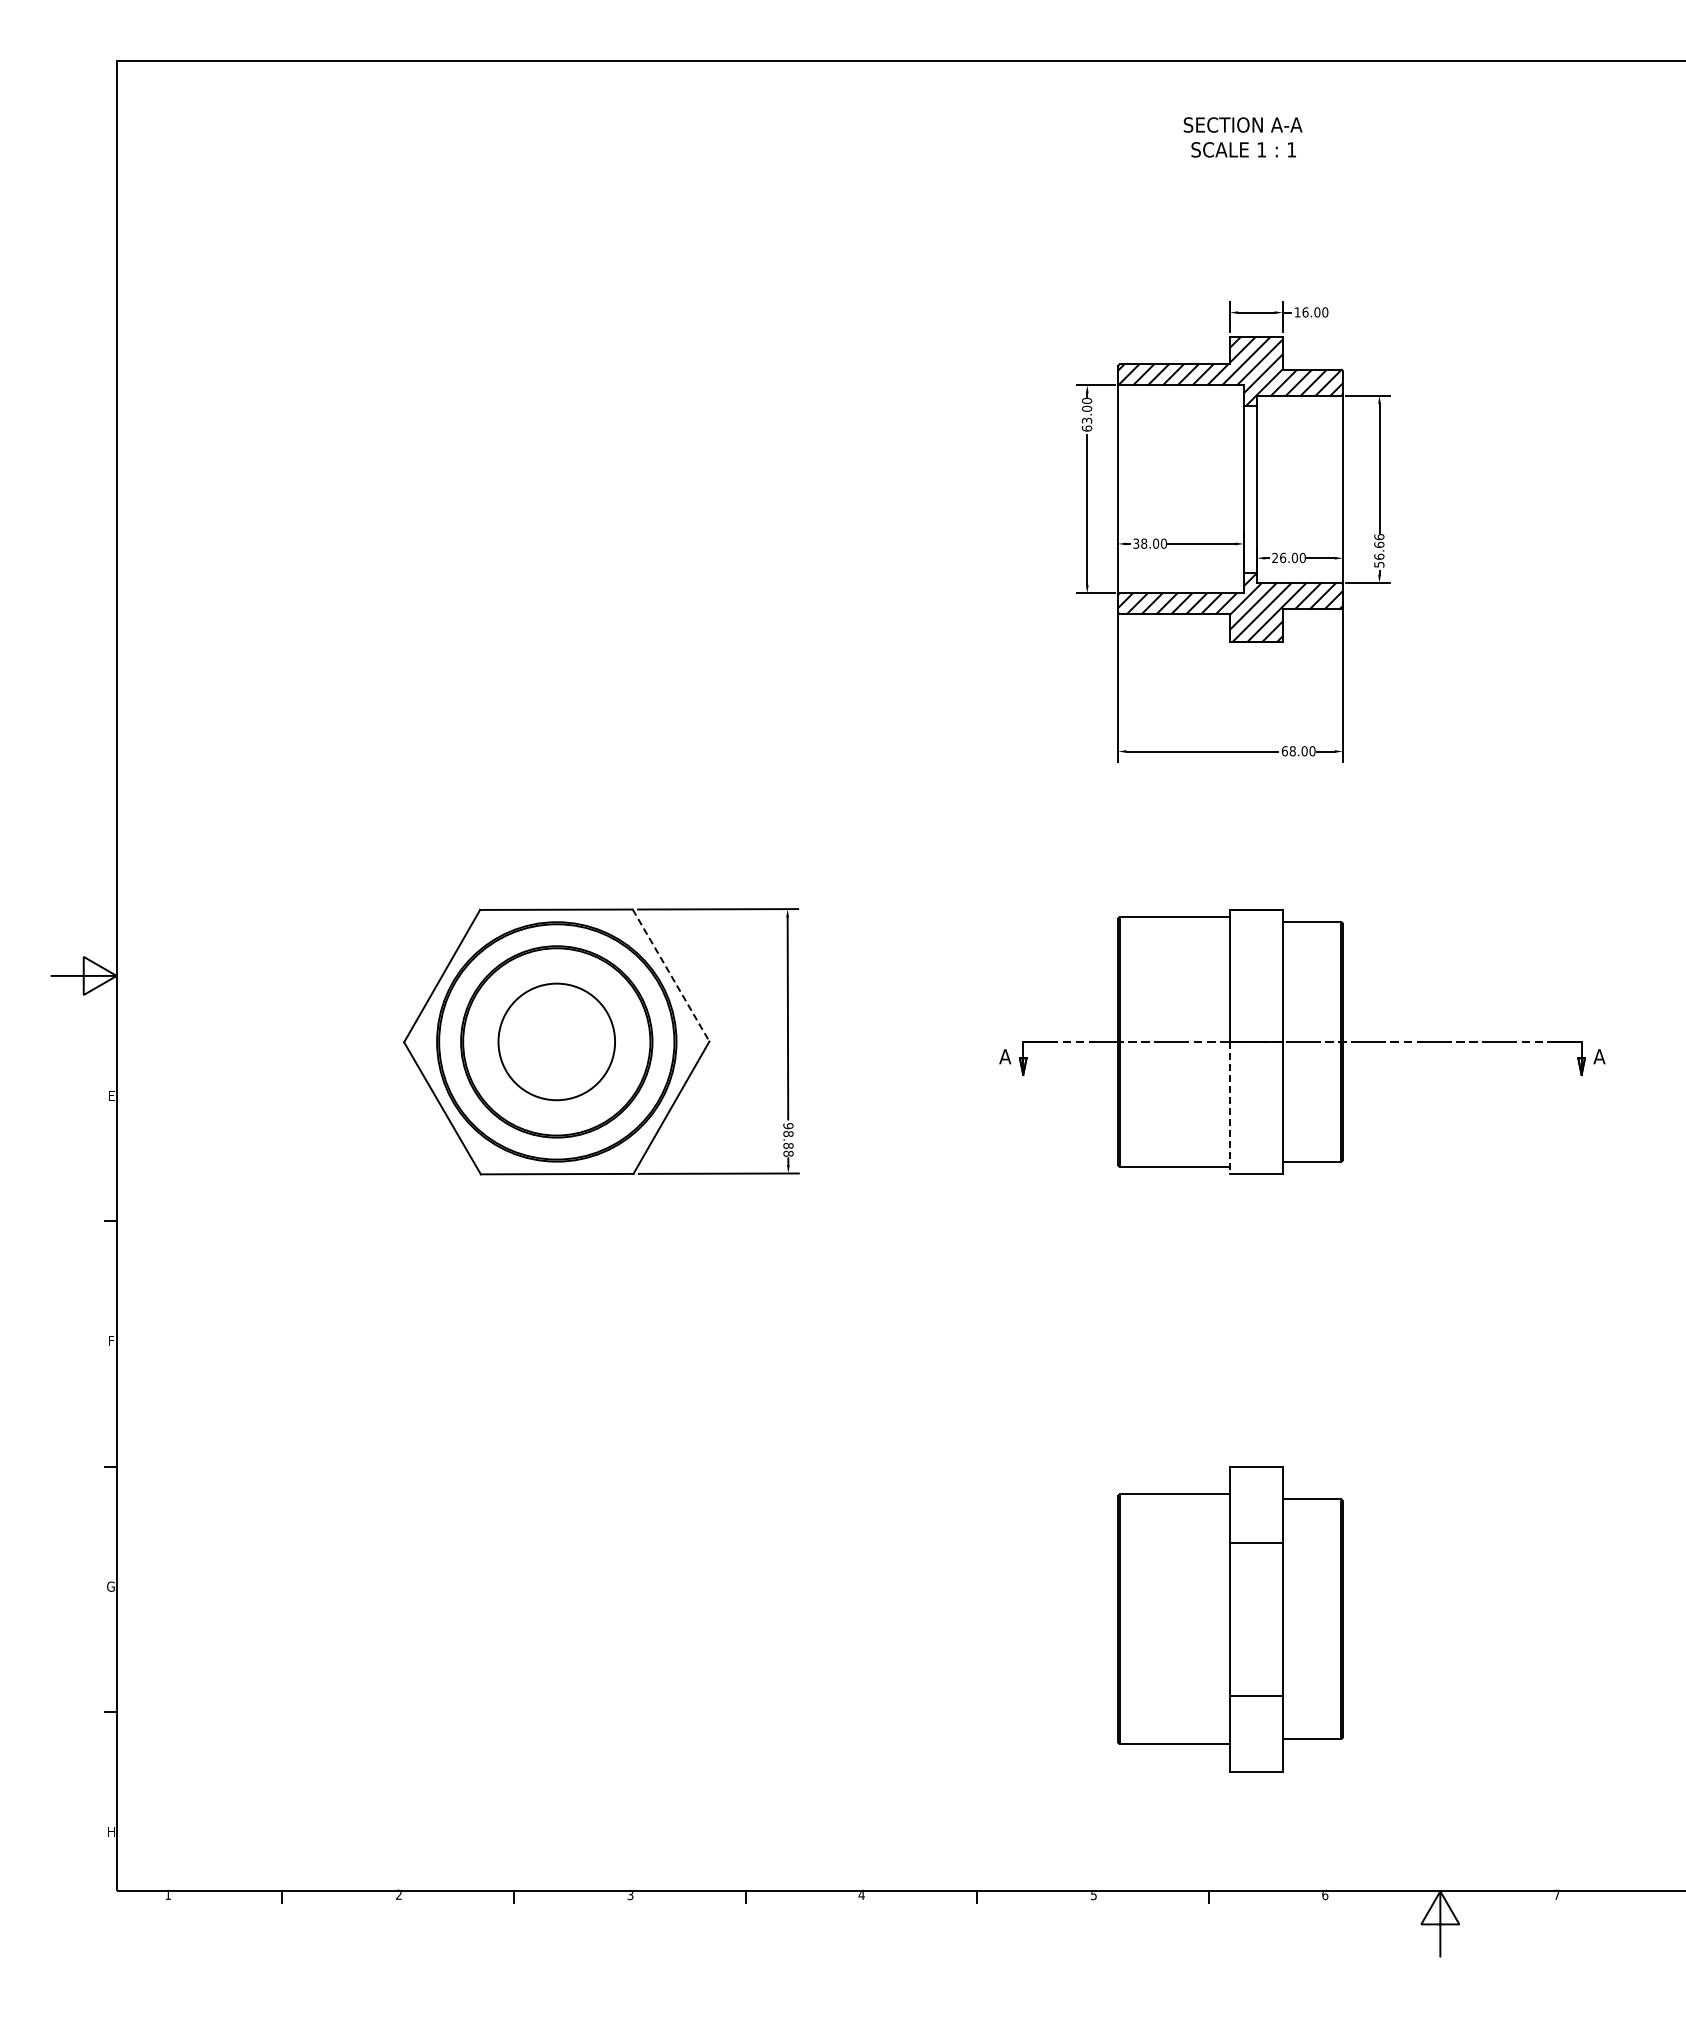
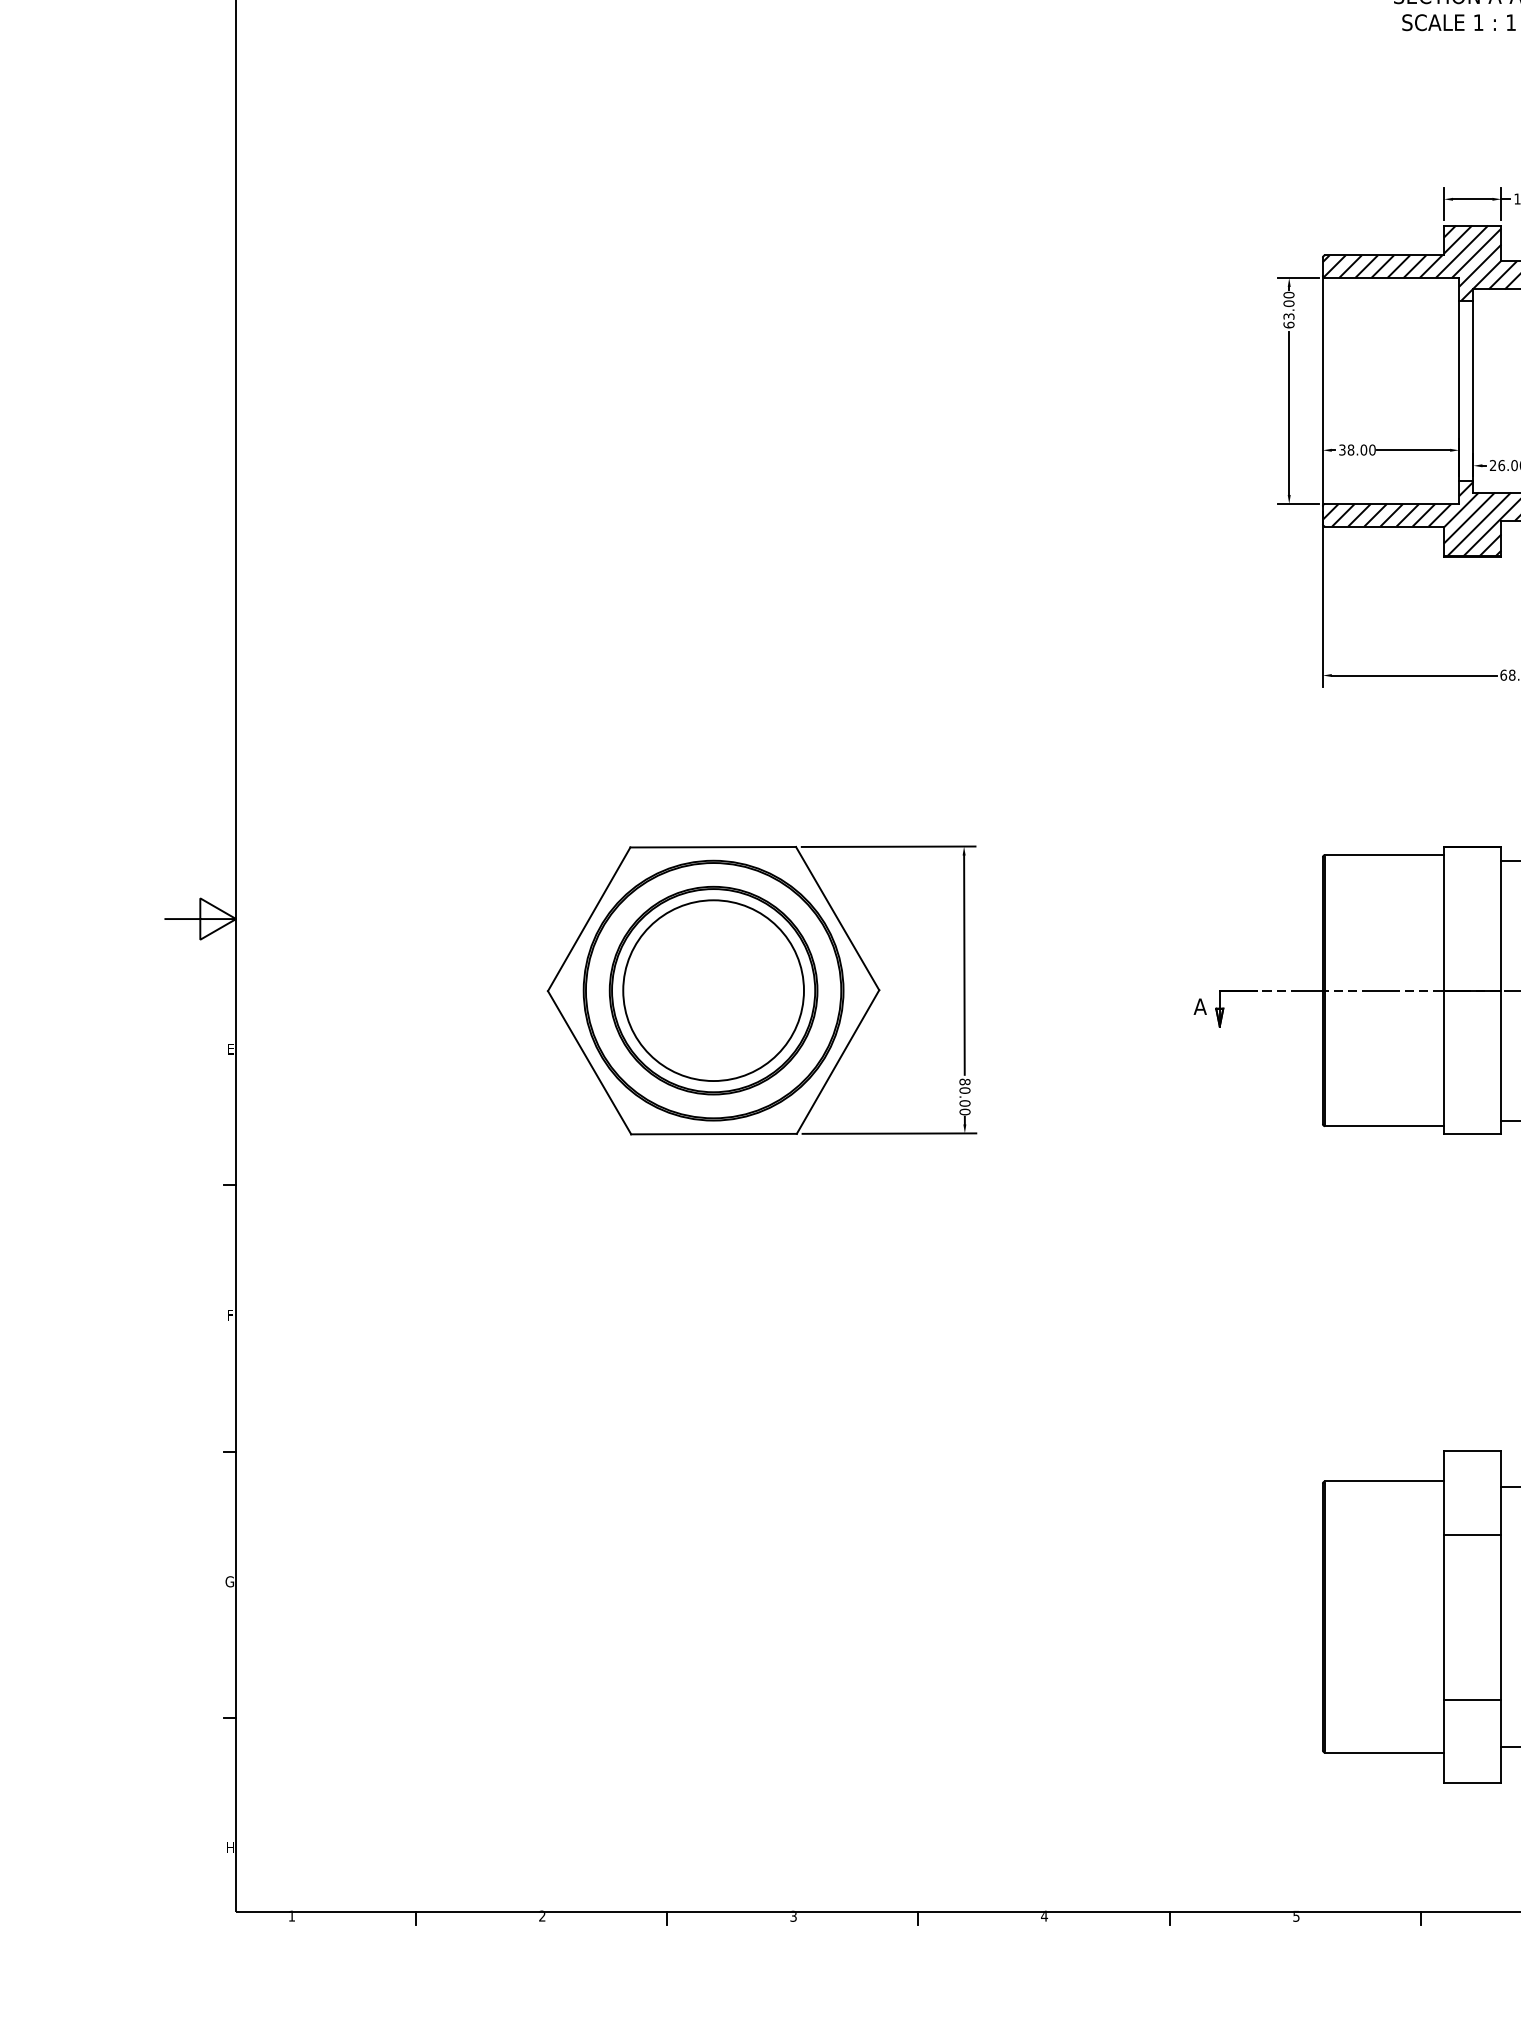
line: (671, 975) -> (838, 918), dashed -> solid
circle: (556, 1041) -> (713, 990), size x1.43
line: (1229, 1108) -> (1443, 1062), dashed -> solid
text: (788, 1139) -> (965, 1096), 98.88 -> 80.00

